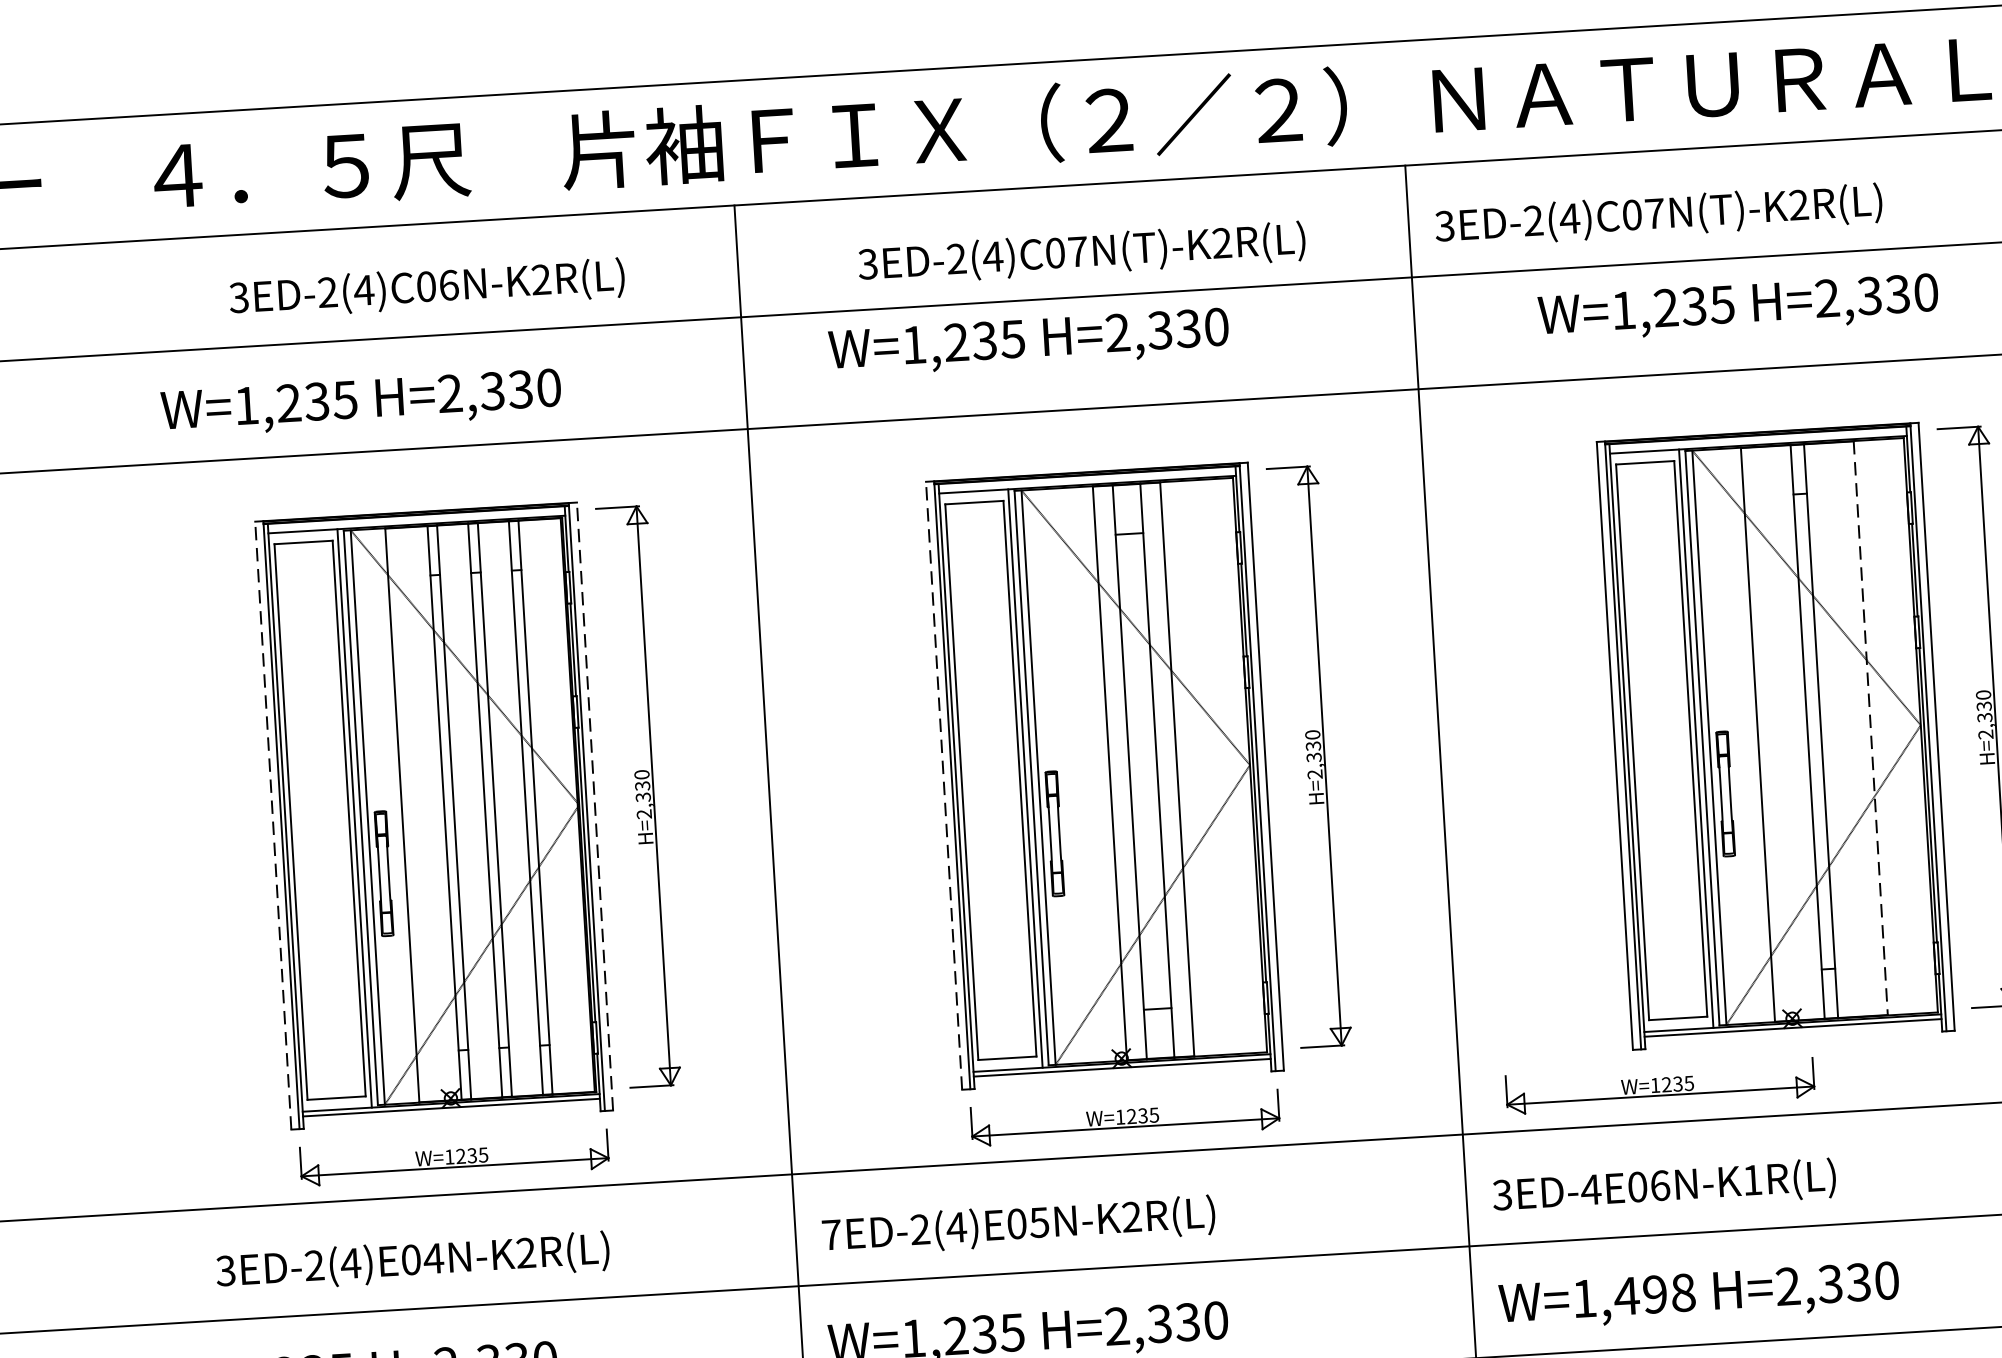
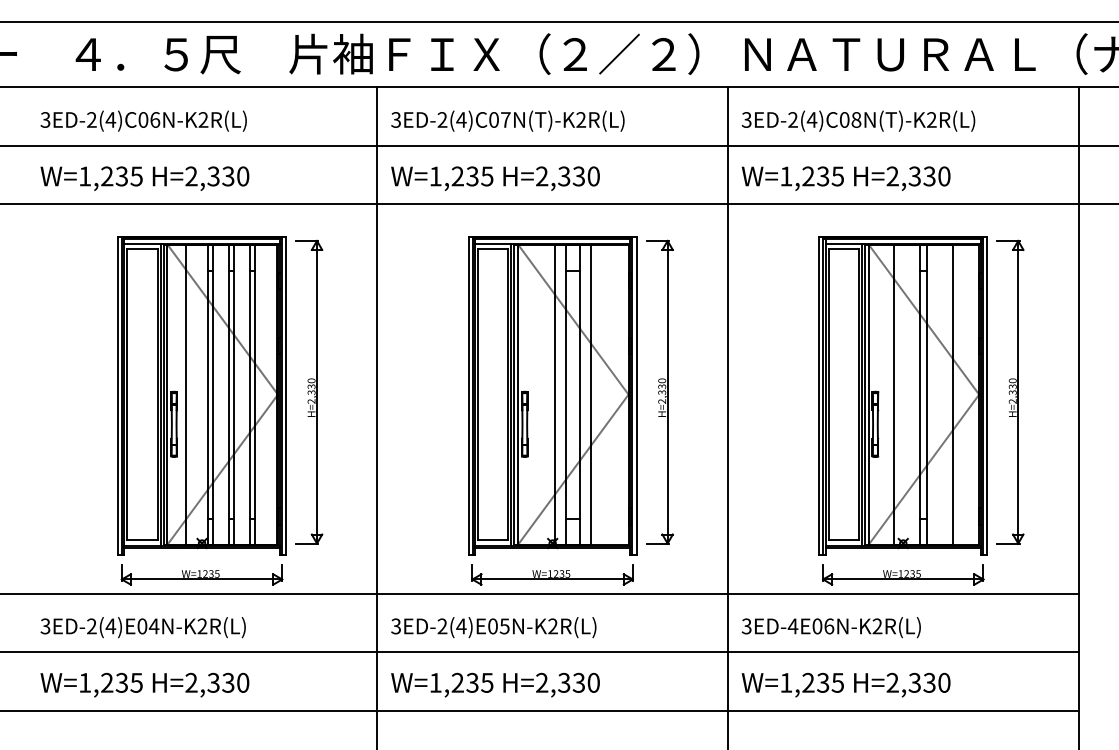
text: (1654, 212) -> (856, 119), 3ED-2(4)C07N(T)-K2R(L) -> 3ED-2(4)C08N(T)-K2R(L)
text: (1081, 252) -> (507, 120), moved
text: (426, 287) -> (143, 120), moved
text: (1737, 307) -> (845, 178), moved
text: (1028, 342) -> (495, 178), moved
text: (360, 402) -> (144, 178), moved
line: (1871, 729) -> (953, 395), dashed -> solid
line: (943, 784) -> (468, 395), dashed -> solid
line: (595, 805) -> (286, 395), dashed -> solid
line: (272, 824) -> (117, 395), dashed -> solid
part: (1660, 1086) -> (903, 574), moved
text: (1752, 1180) -> (877, 626), 3ED-4E06N-K1R(L) -> 3ED-4E06N-K2R(L)
text: (832, 1235) -> (396, 626), 7ED-2(4)E05N-K2R(L) -> 3ED-2(4)E05N-K2R(L)
text: (411, 1262) -> (142, 627), moved
text: (1653, 1293) -> (822, 682), W=1,498 -> W=1,235

